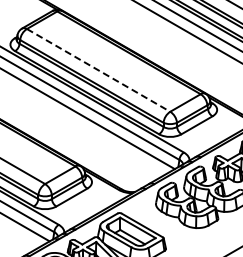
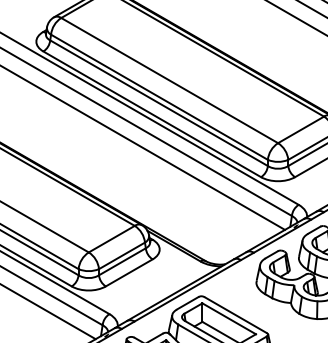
line: (98, 70) -> (169, 80), dashed -> solid

